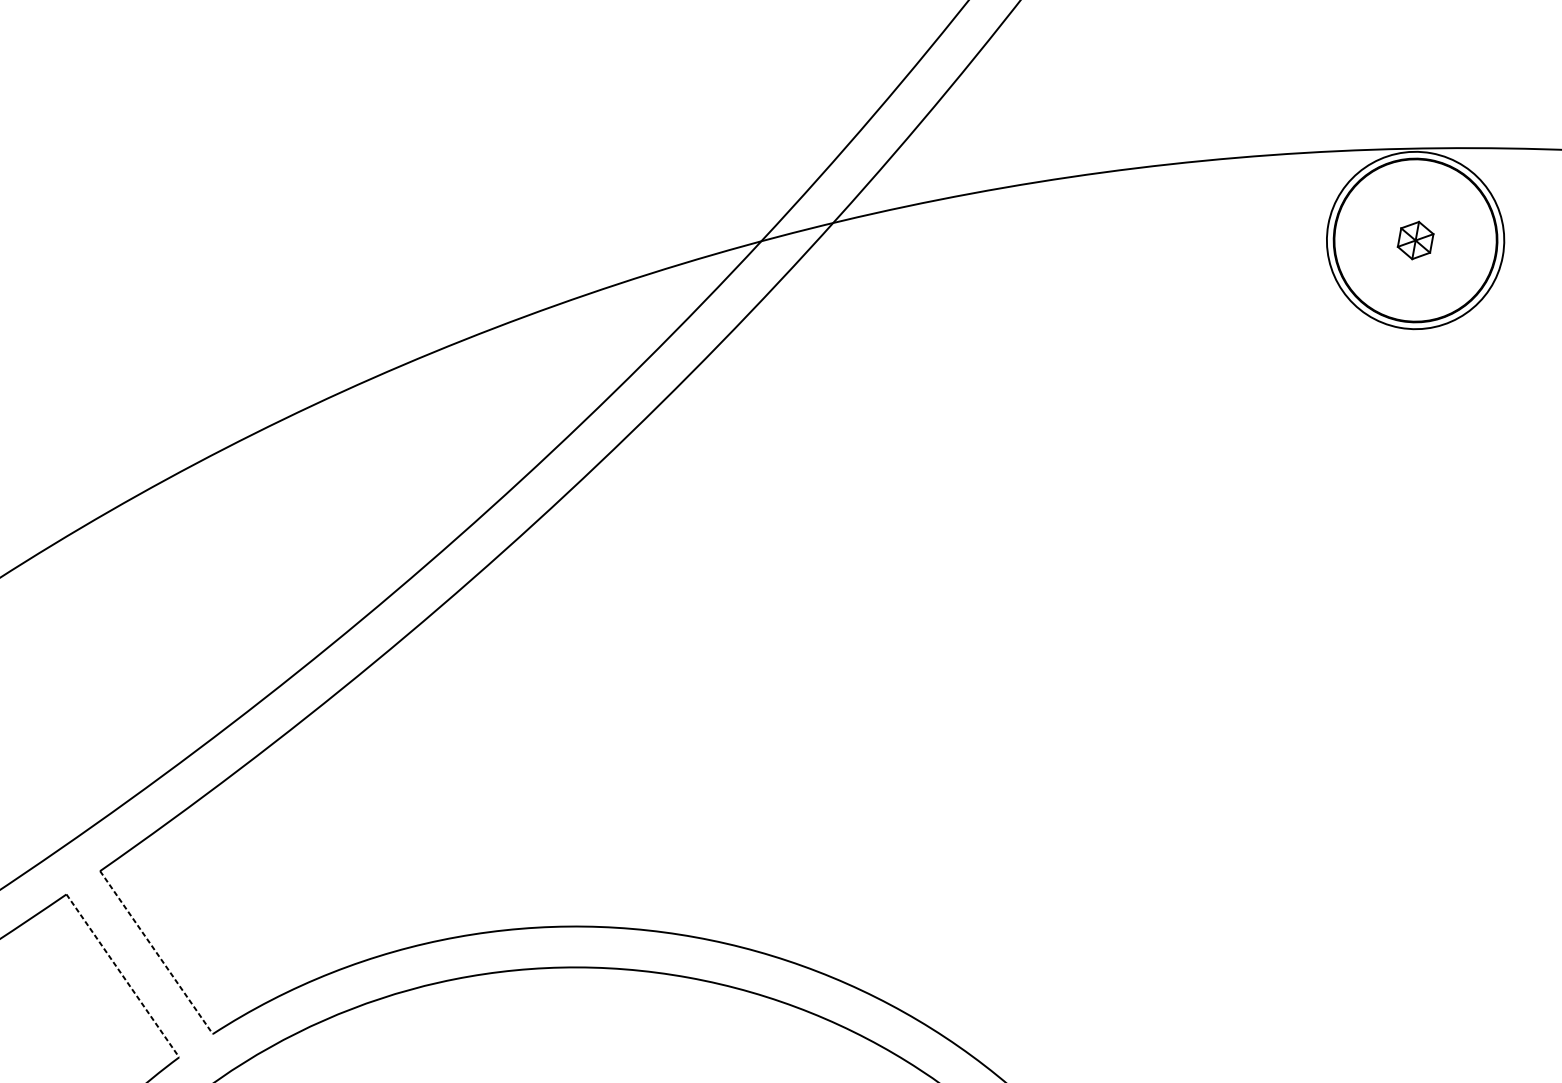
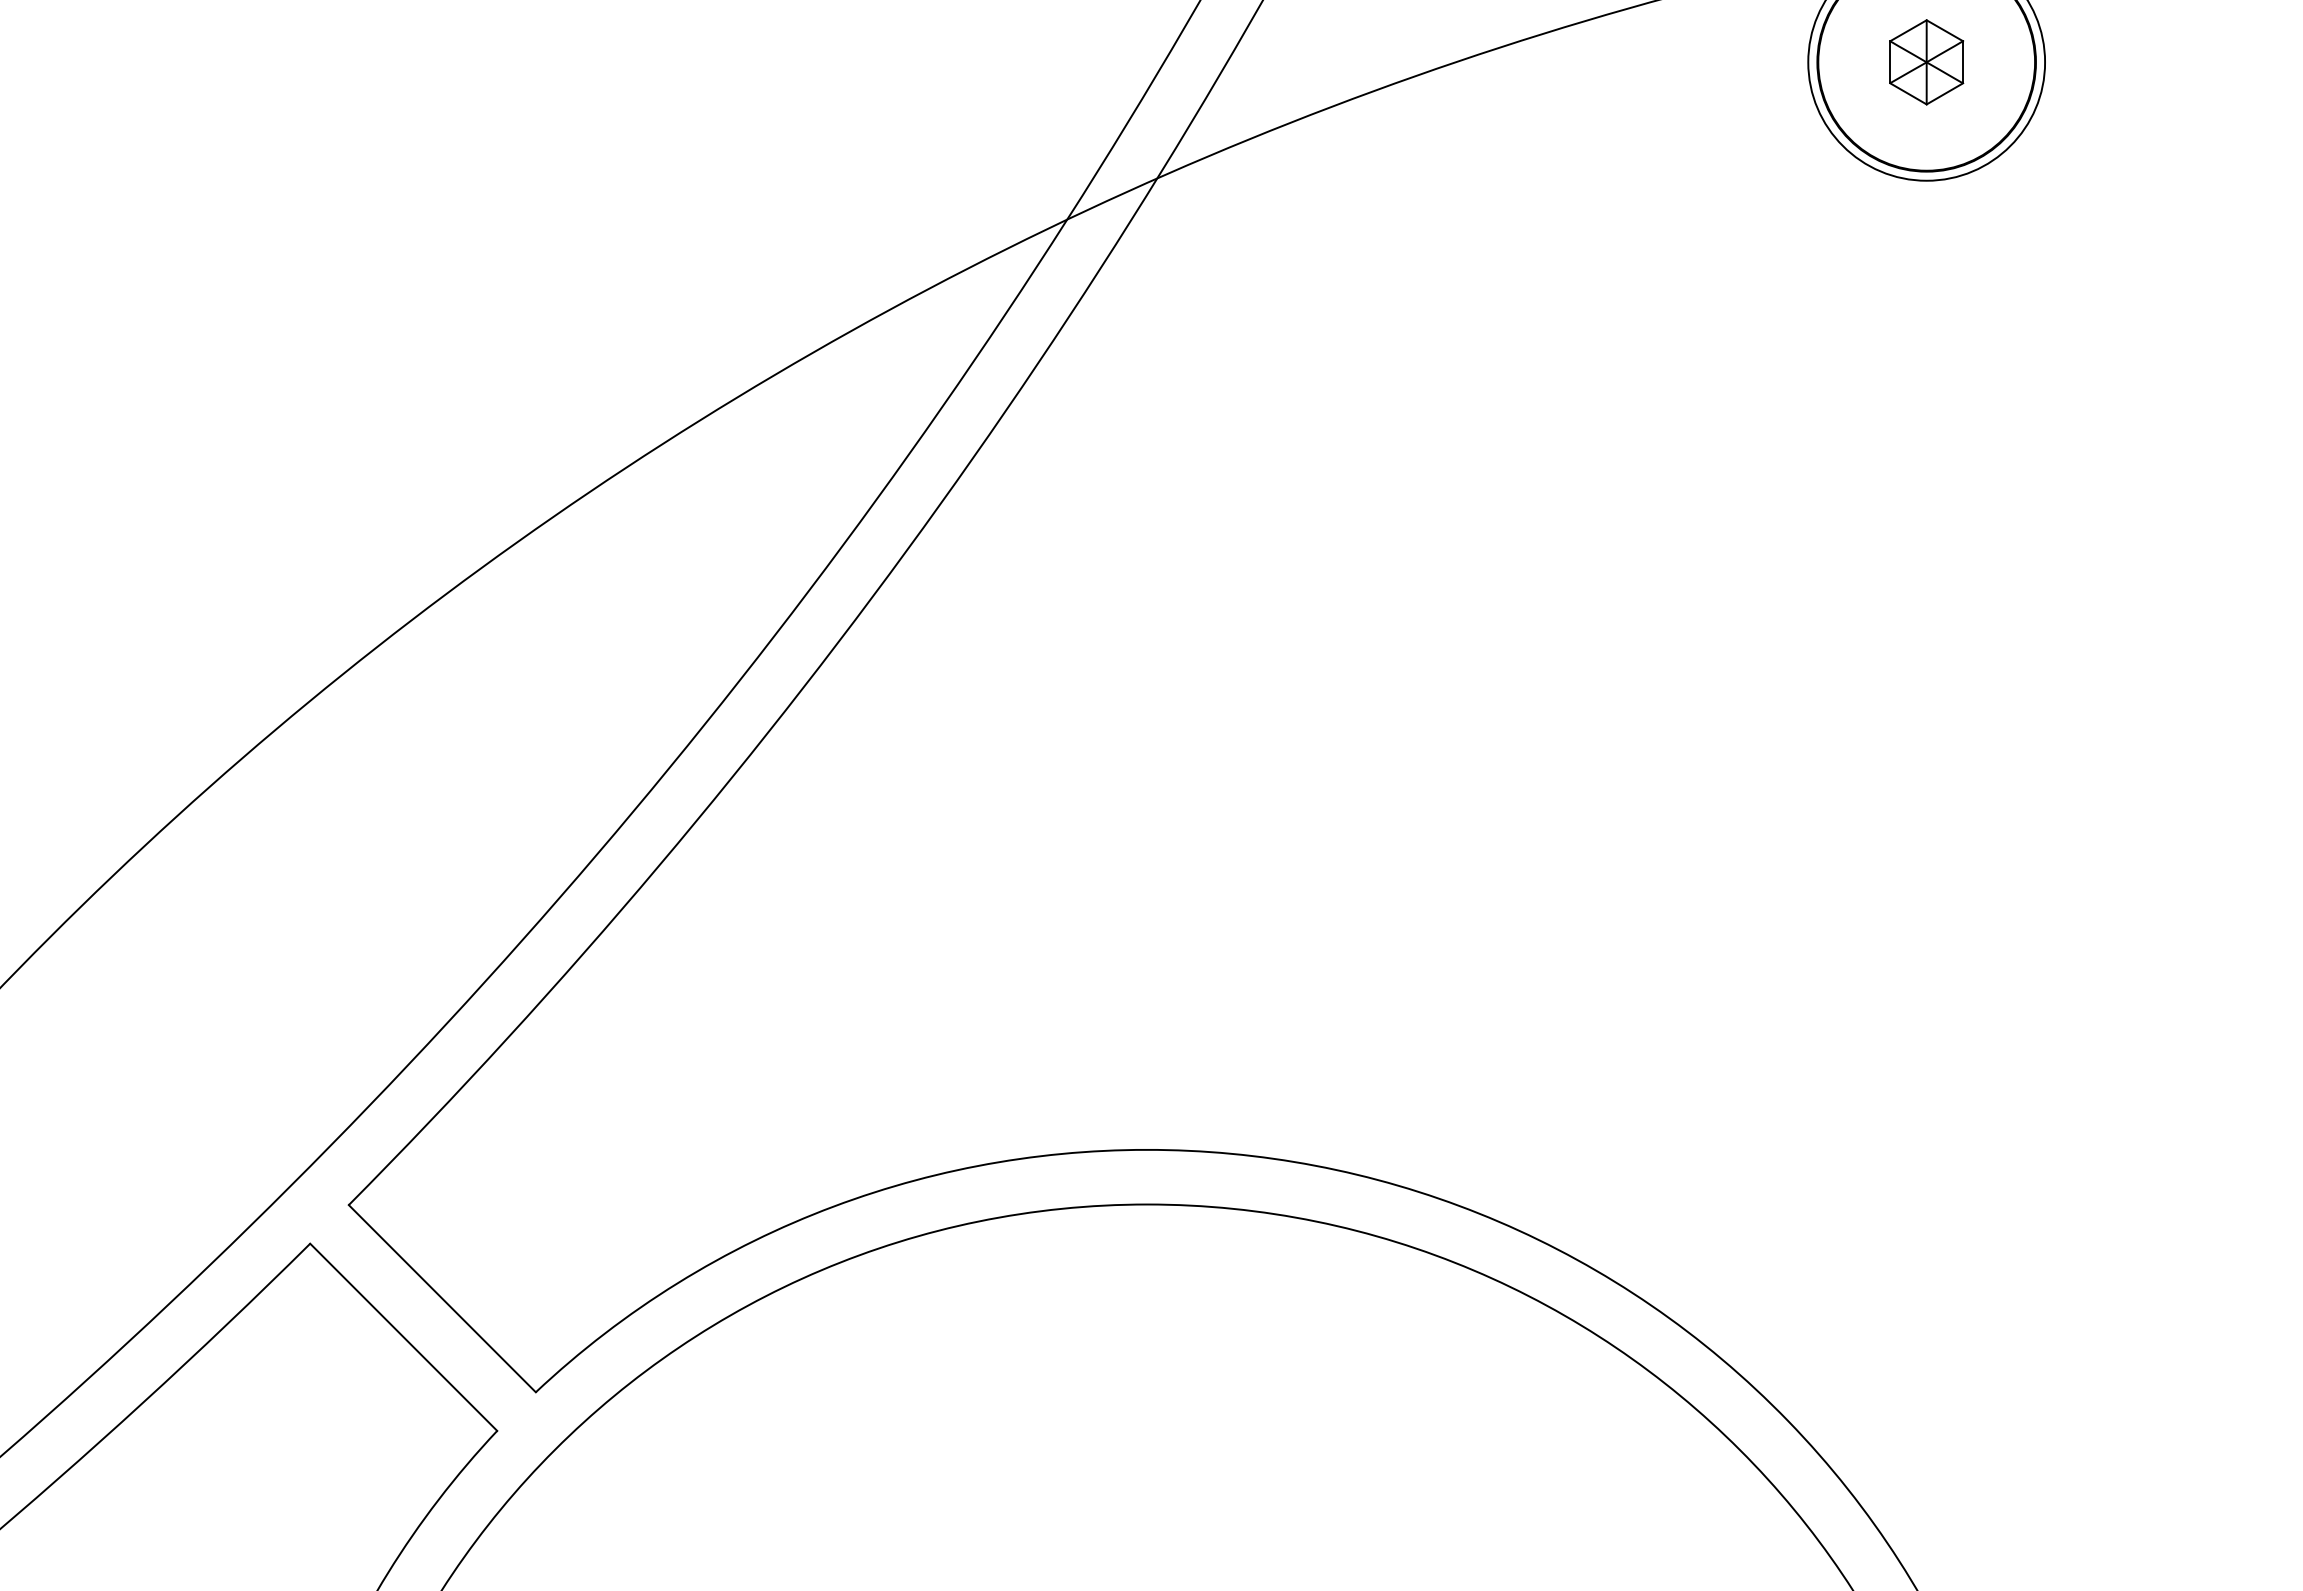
part: (1415, 240) -> (1926, 62), size x1.67
line: (156, 953) -> (442, 1299), dashed -> solid
line: (123, 976) -> (404, 1337), dashed -> solid

